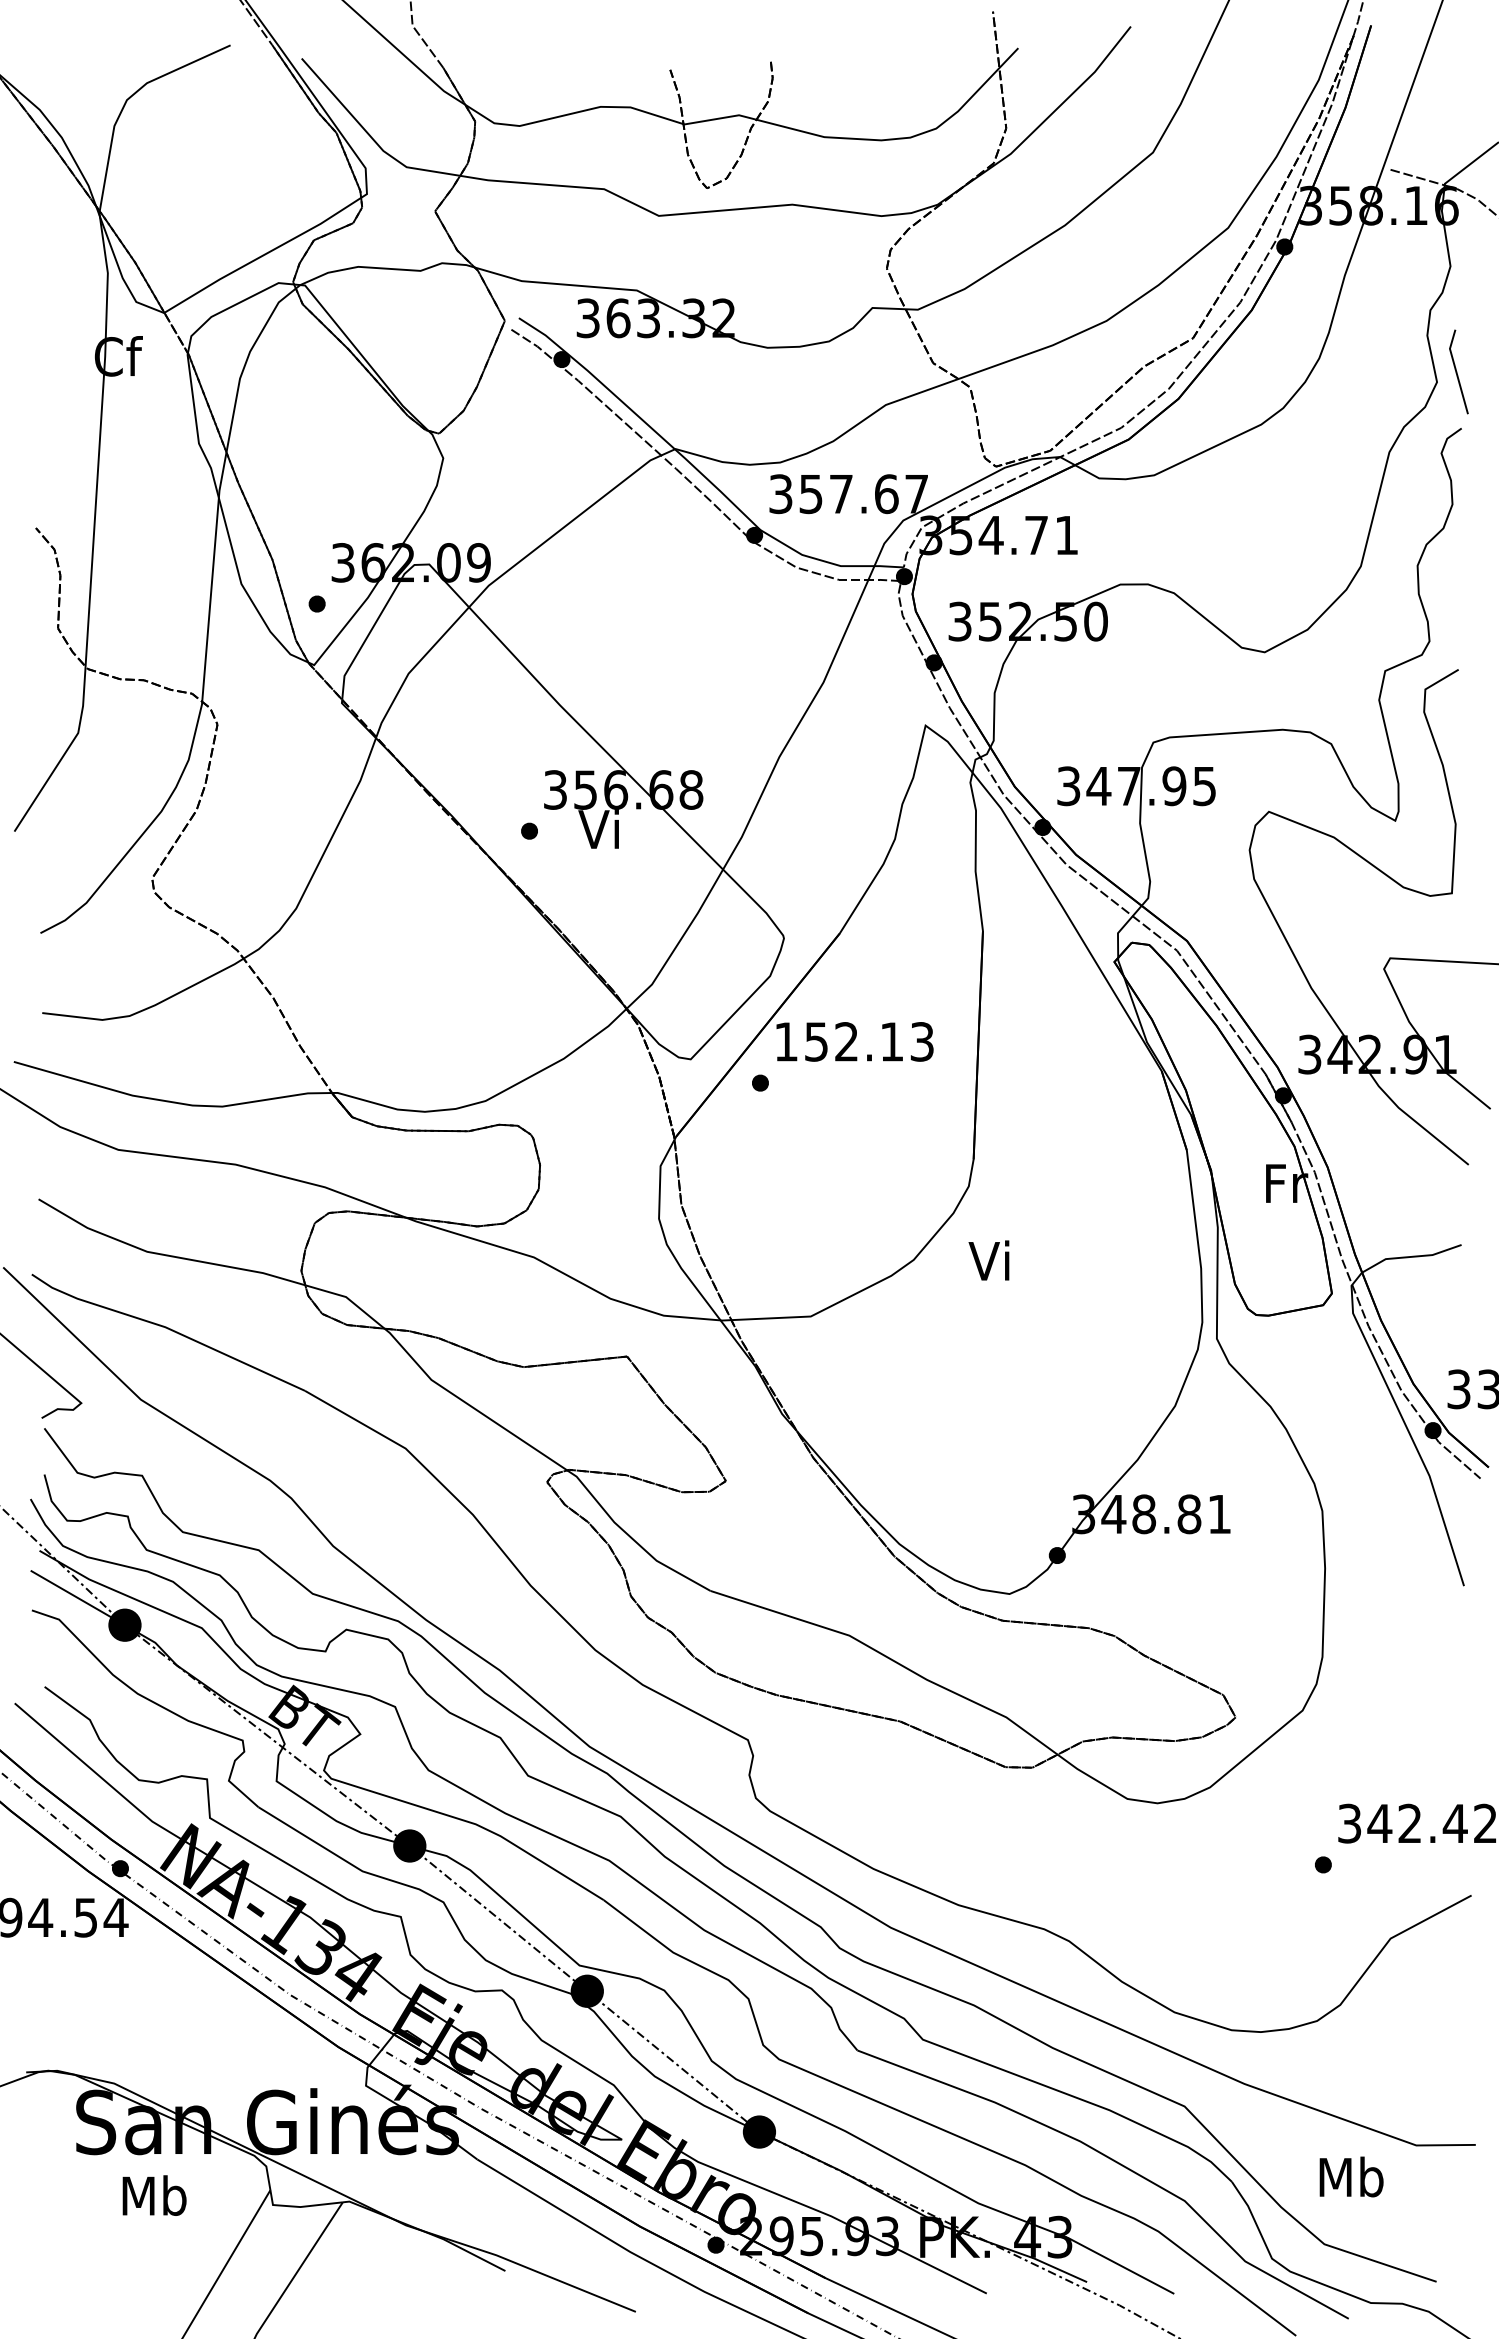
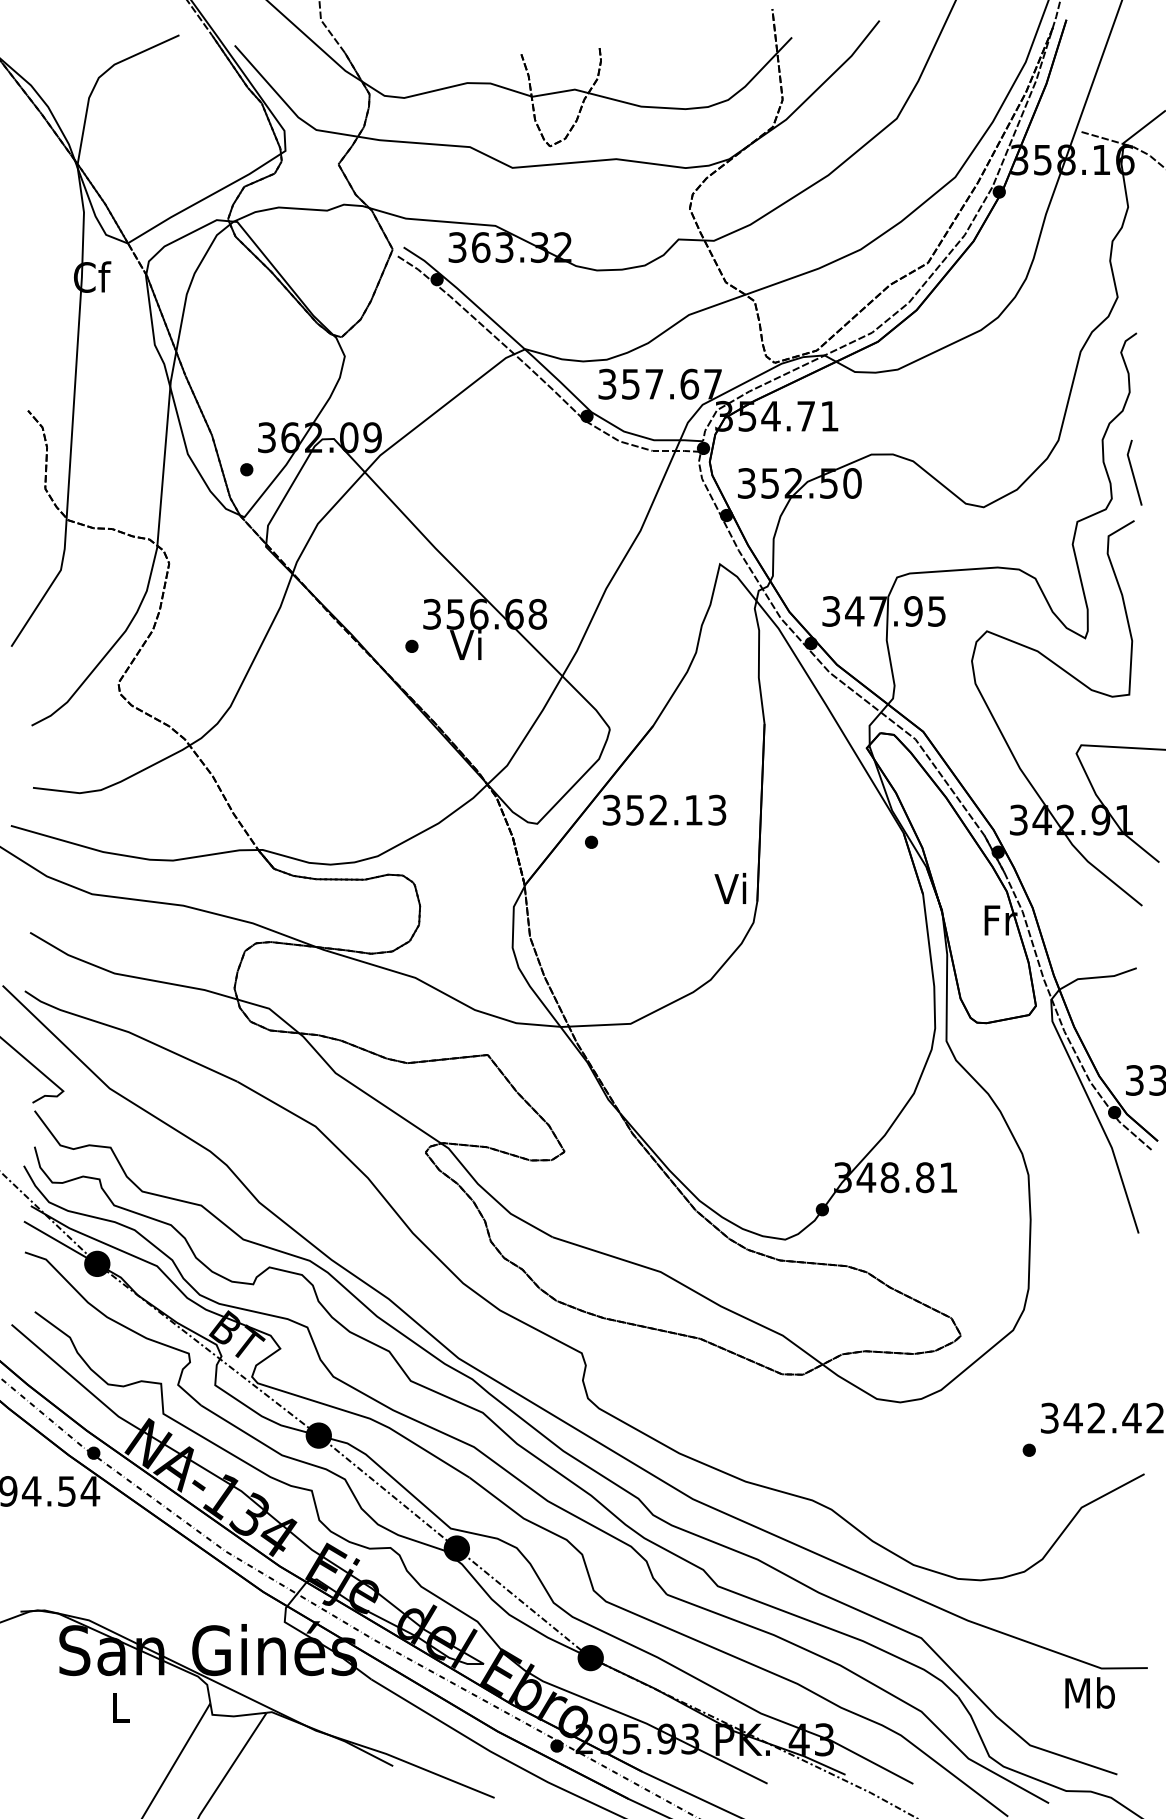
line: (1457, 371) -> (1133, 472), moved
text: (786, 1041) -> (611, 809), 152.13 -> 352.13
text: (988, 1260) -> (729, 888), moved
text: (1351, 2176) -> (1090, 1692), moved
text: (154, 2195) -> (120, 1707), Mb -> L

